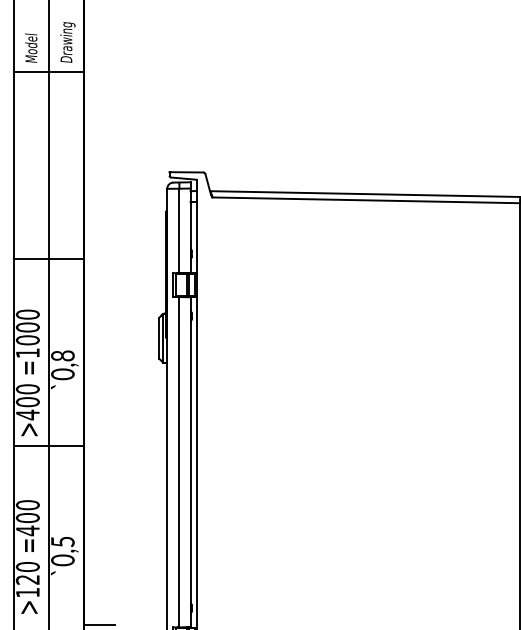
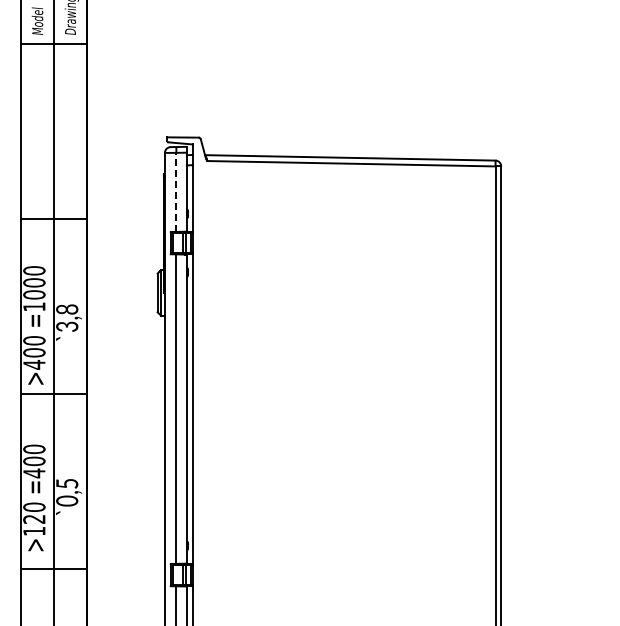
line: (179, 231) -> (176, 192), solid -> dashed
text: (63, 374) -> (67, 326), 0,8 -> 3,8
line: (99, 624) -> (101, 561), removed

